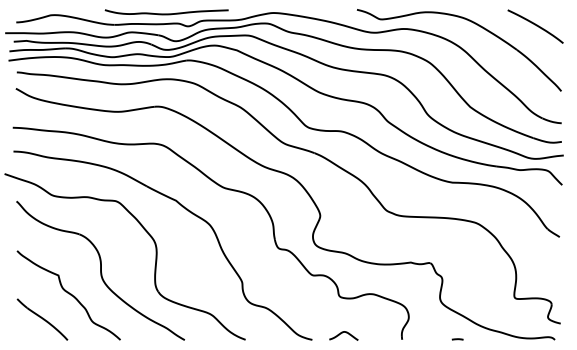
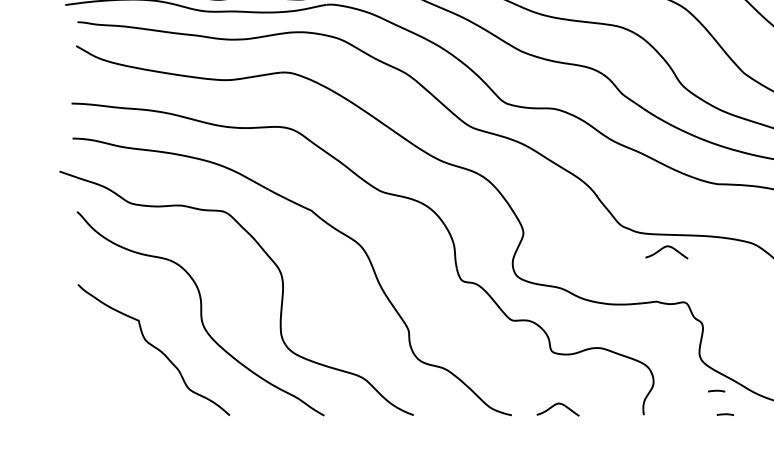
curve: (416, 226) -> (664, 248), added
part: (42, 319) -> (115, 385), removed
line: (451, 323) -> (716, 391), added

